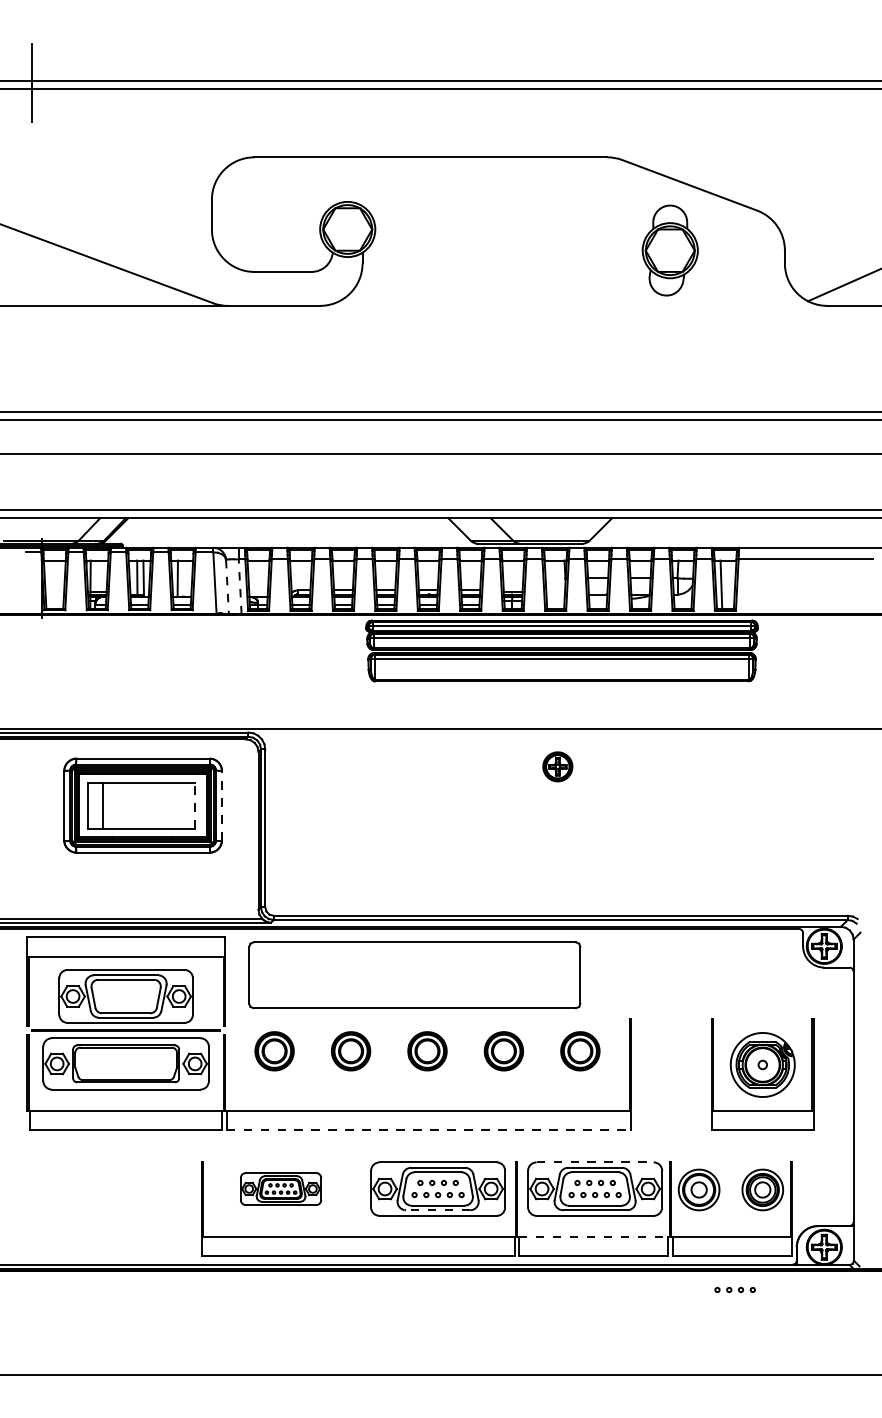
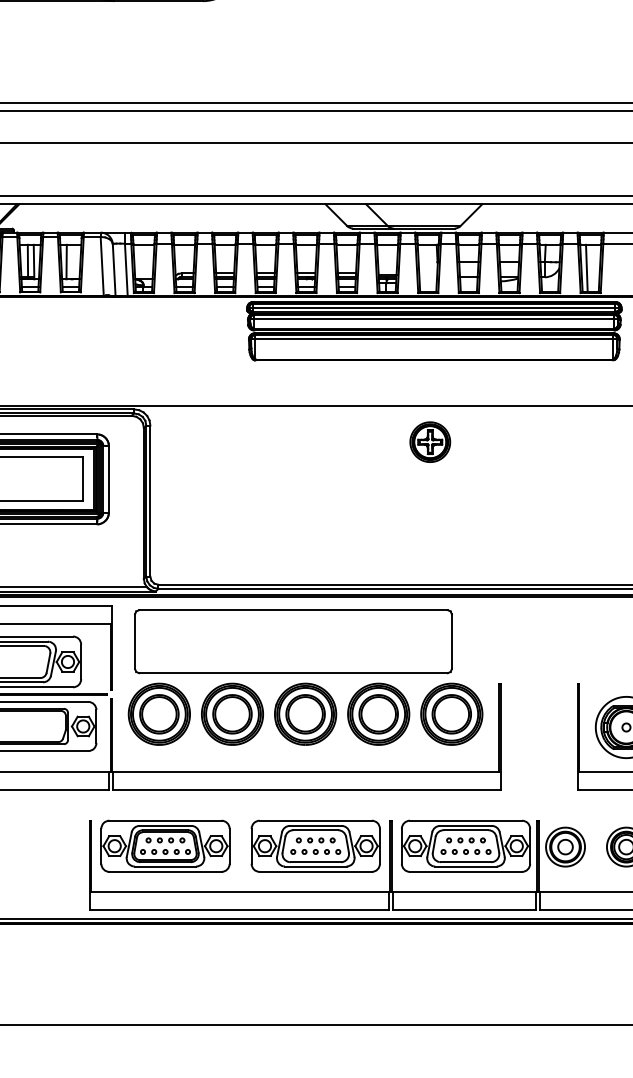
line: (240, 586) -> (126, 269), dashed -> solid
line: (227, 587) -> (114, 270), dashed -> solid
part: (557, 766) -> (429, 441), size x1.43
line: (194, 805) -> (82, 479), dashed -> solid
line: (221, 805) -> (108, 479), dashed -> solid
part: (274, 1051) -> (159, 714), size x1.67
part: (350, 1051) -> (231, 714), size x1.67
part: (427, 1051) -> (305, 714), size x1.67
part: (503, 1051) -> (378, 714), size x1.67
part: (580, 1051) -> (452, 714), size x1.67
line: (429, 1130) -> (307, 790), dashed -> solid
line: (595, 1162) -> (466, 820), dashed -> solid
part: (280, 1188) -> (164, 845), size x1.67
line: (437, 1210) -> (315, 866), dashed -> solid
line: (593, 1236) -> (464, 891), dashed -> solid
part: (734, 1289) -> (599, 942), removed

